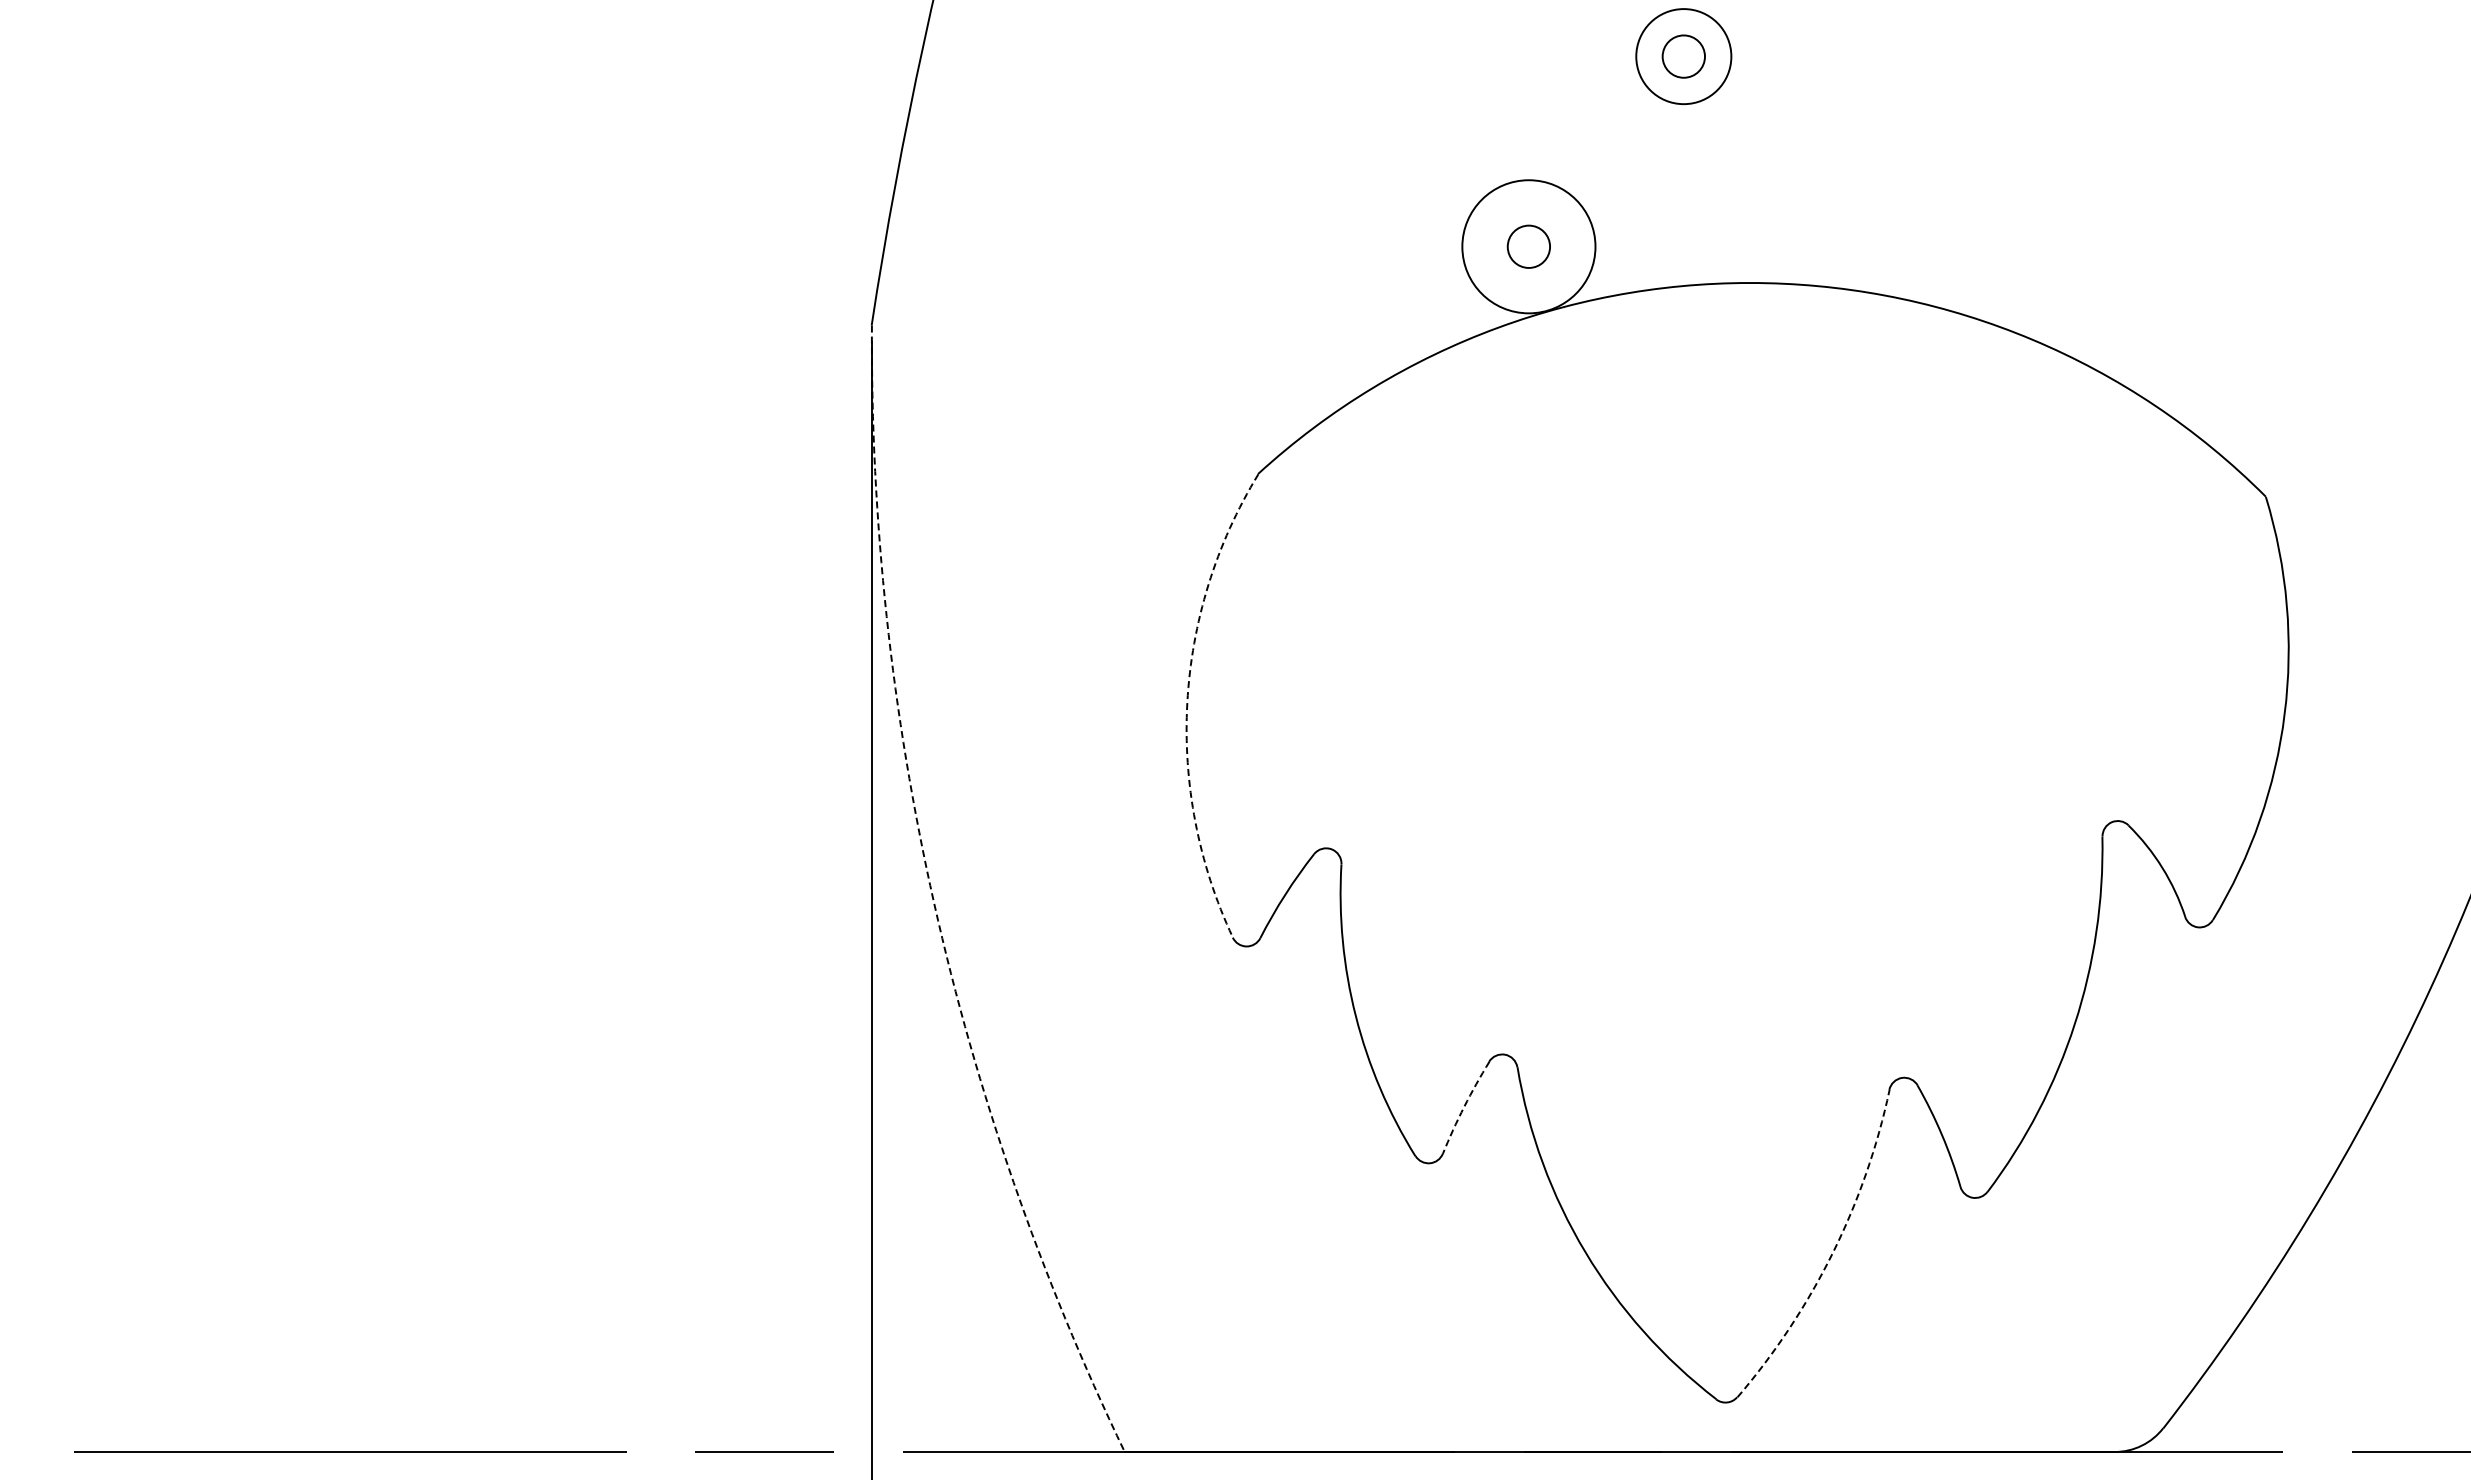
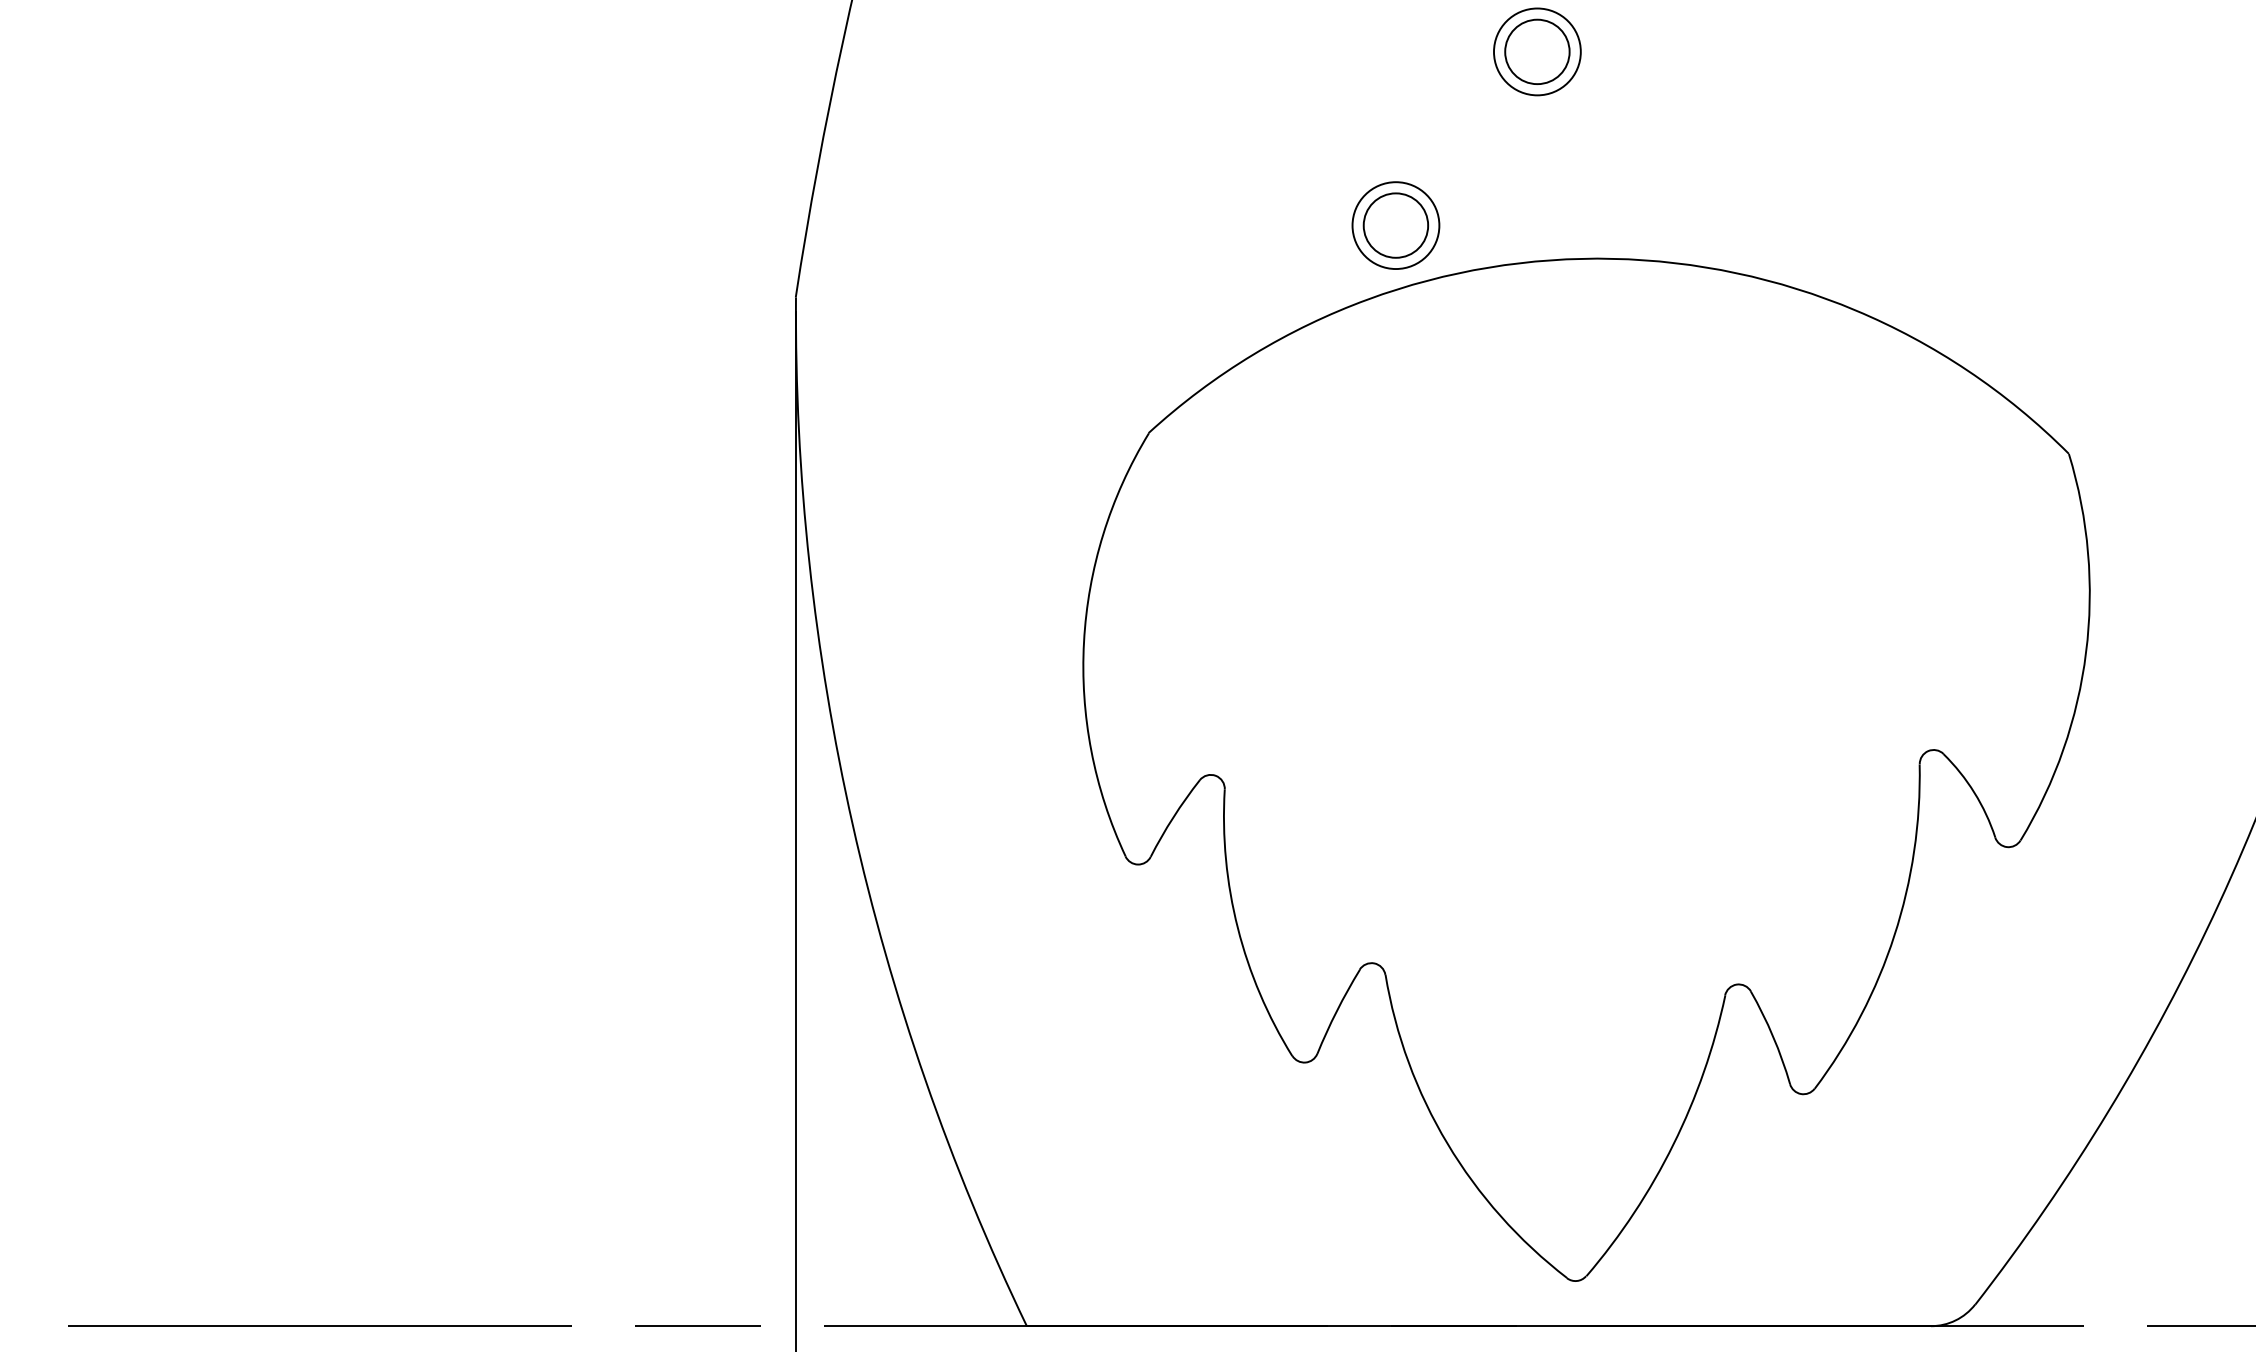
circle: (1683, 56) -> (1537, 51), size x1.67
circle: (1528, 246) -> (1395, 225), size x0.71
circle: (1528, 246) -> (1395, 225), size x1.67
arc: (1187, 702) -> (1084, 641), dashed -> solid
arc: (934, 903) -> (853, 825), dashed -> solid
arc: (1464, 1106) -> (1337, 1010), dashed -> solid
arc: (1832, 1253) -> (1673, 1144), dashed -> solid

